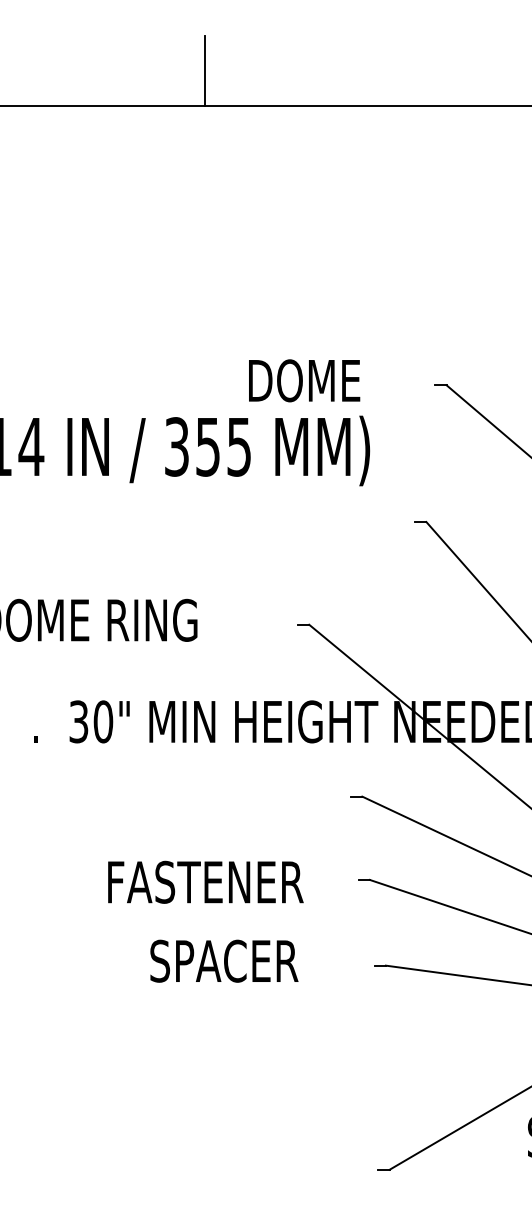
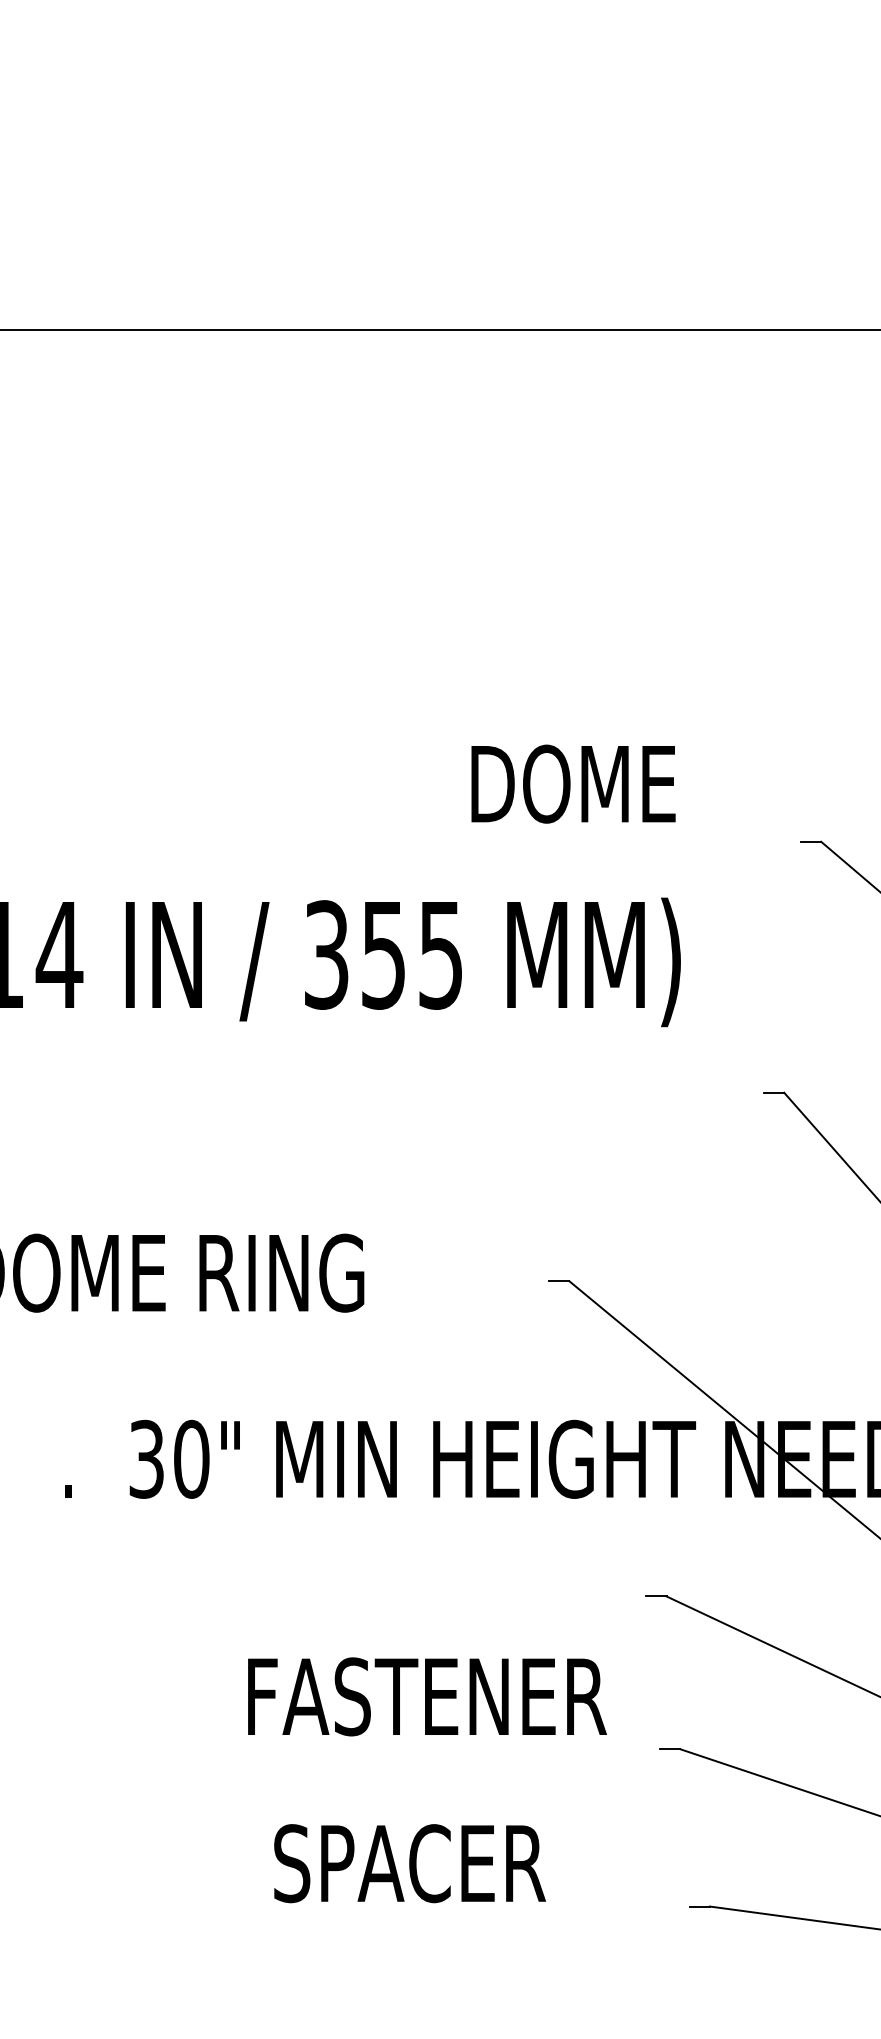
line: (204, 71) -> (377, 266), removed
text: (304, 380) -> (573, 783), moved
text: (205, 881) -> (426, 1695), moved
text: (224, 960) -> (410, 1862), moved

